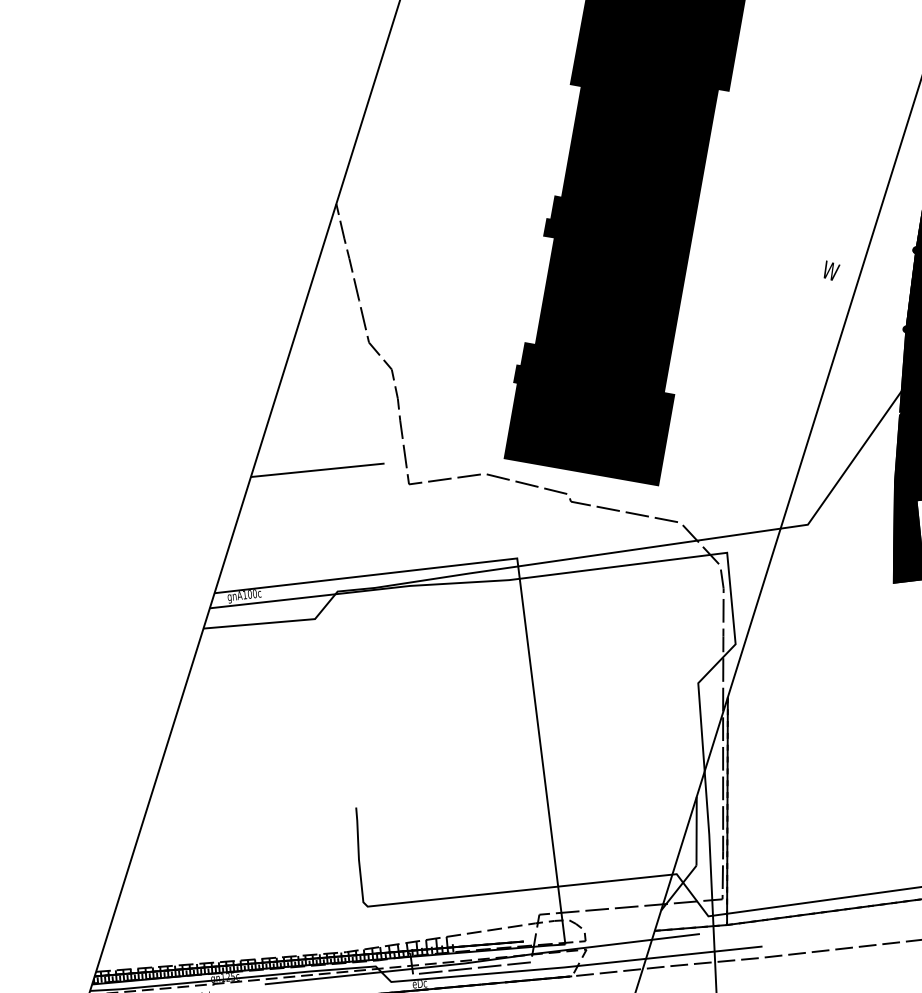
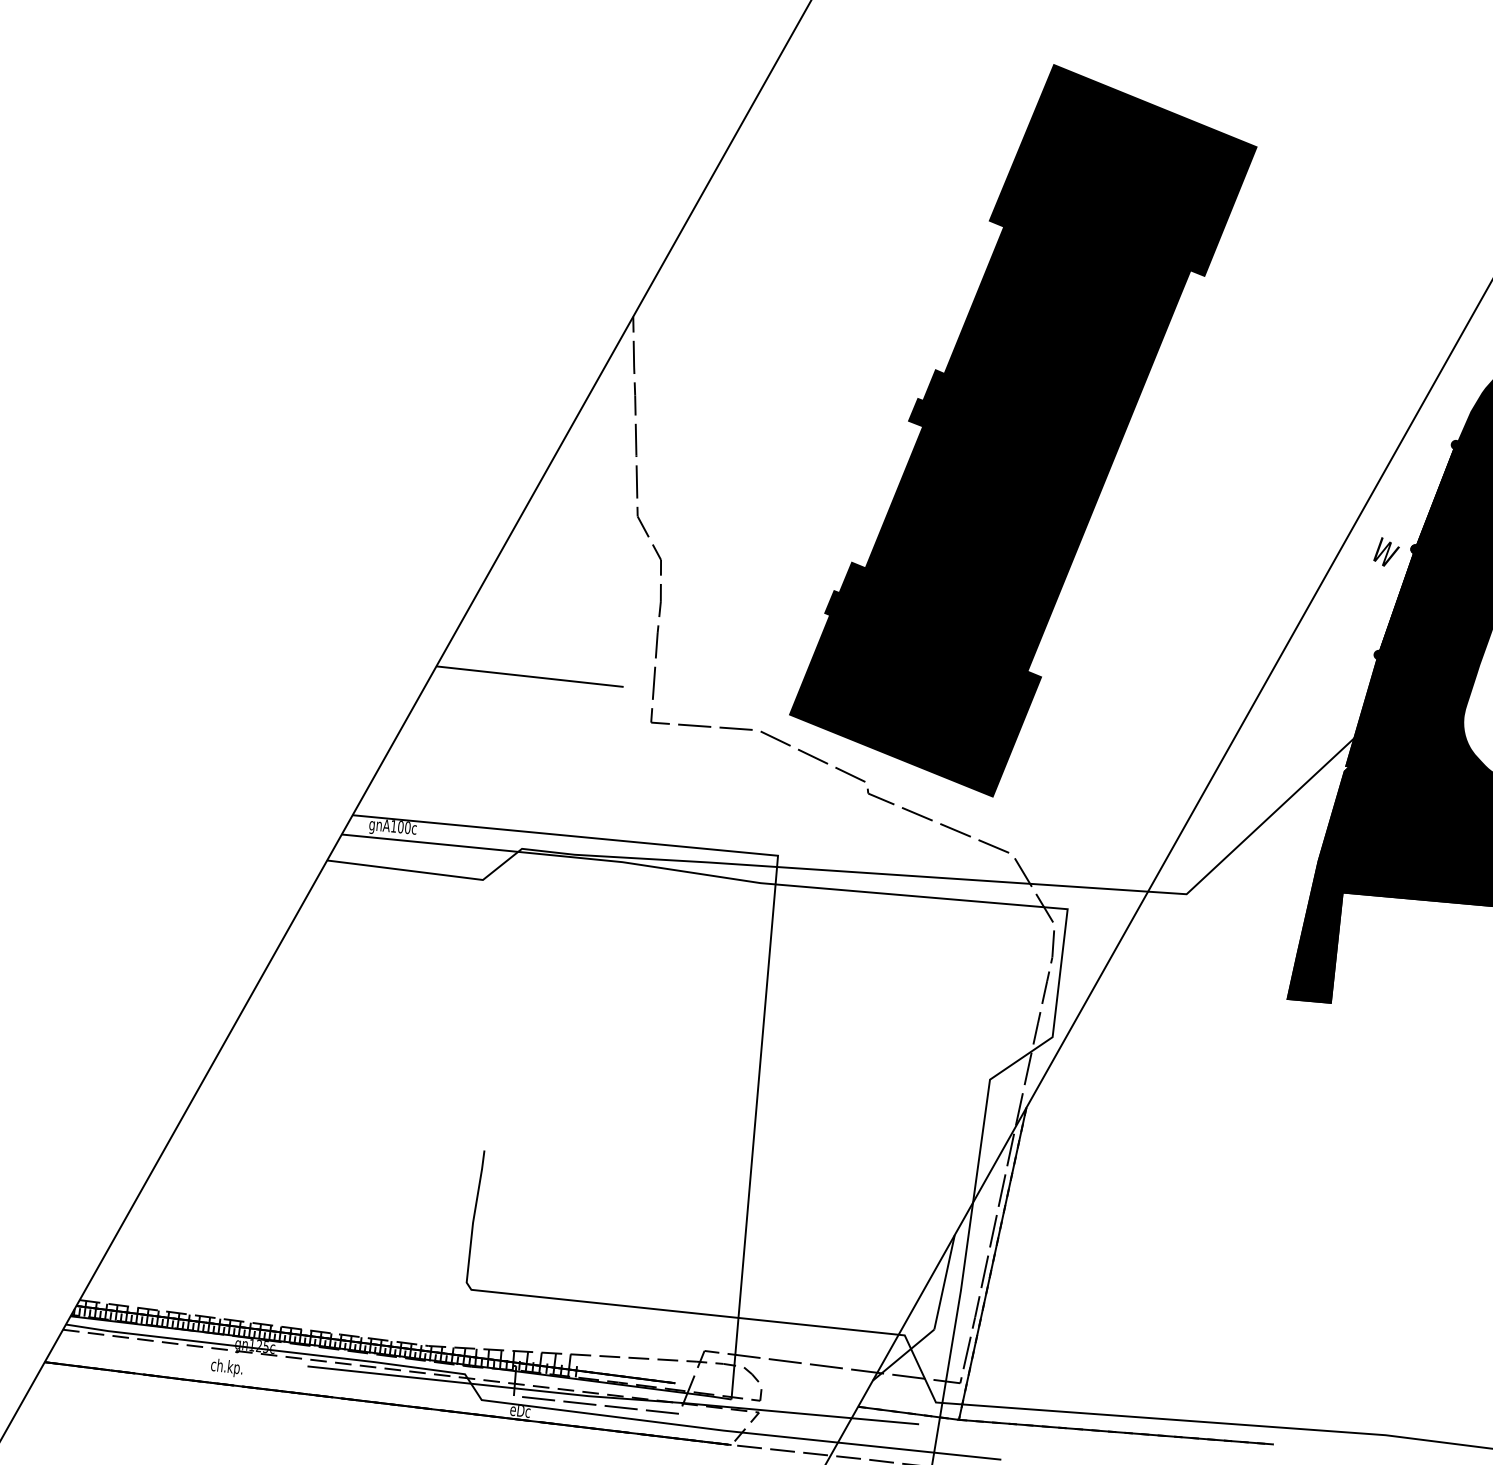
text: (831, 269) -> (1386, 551), moved

